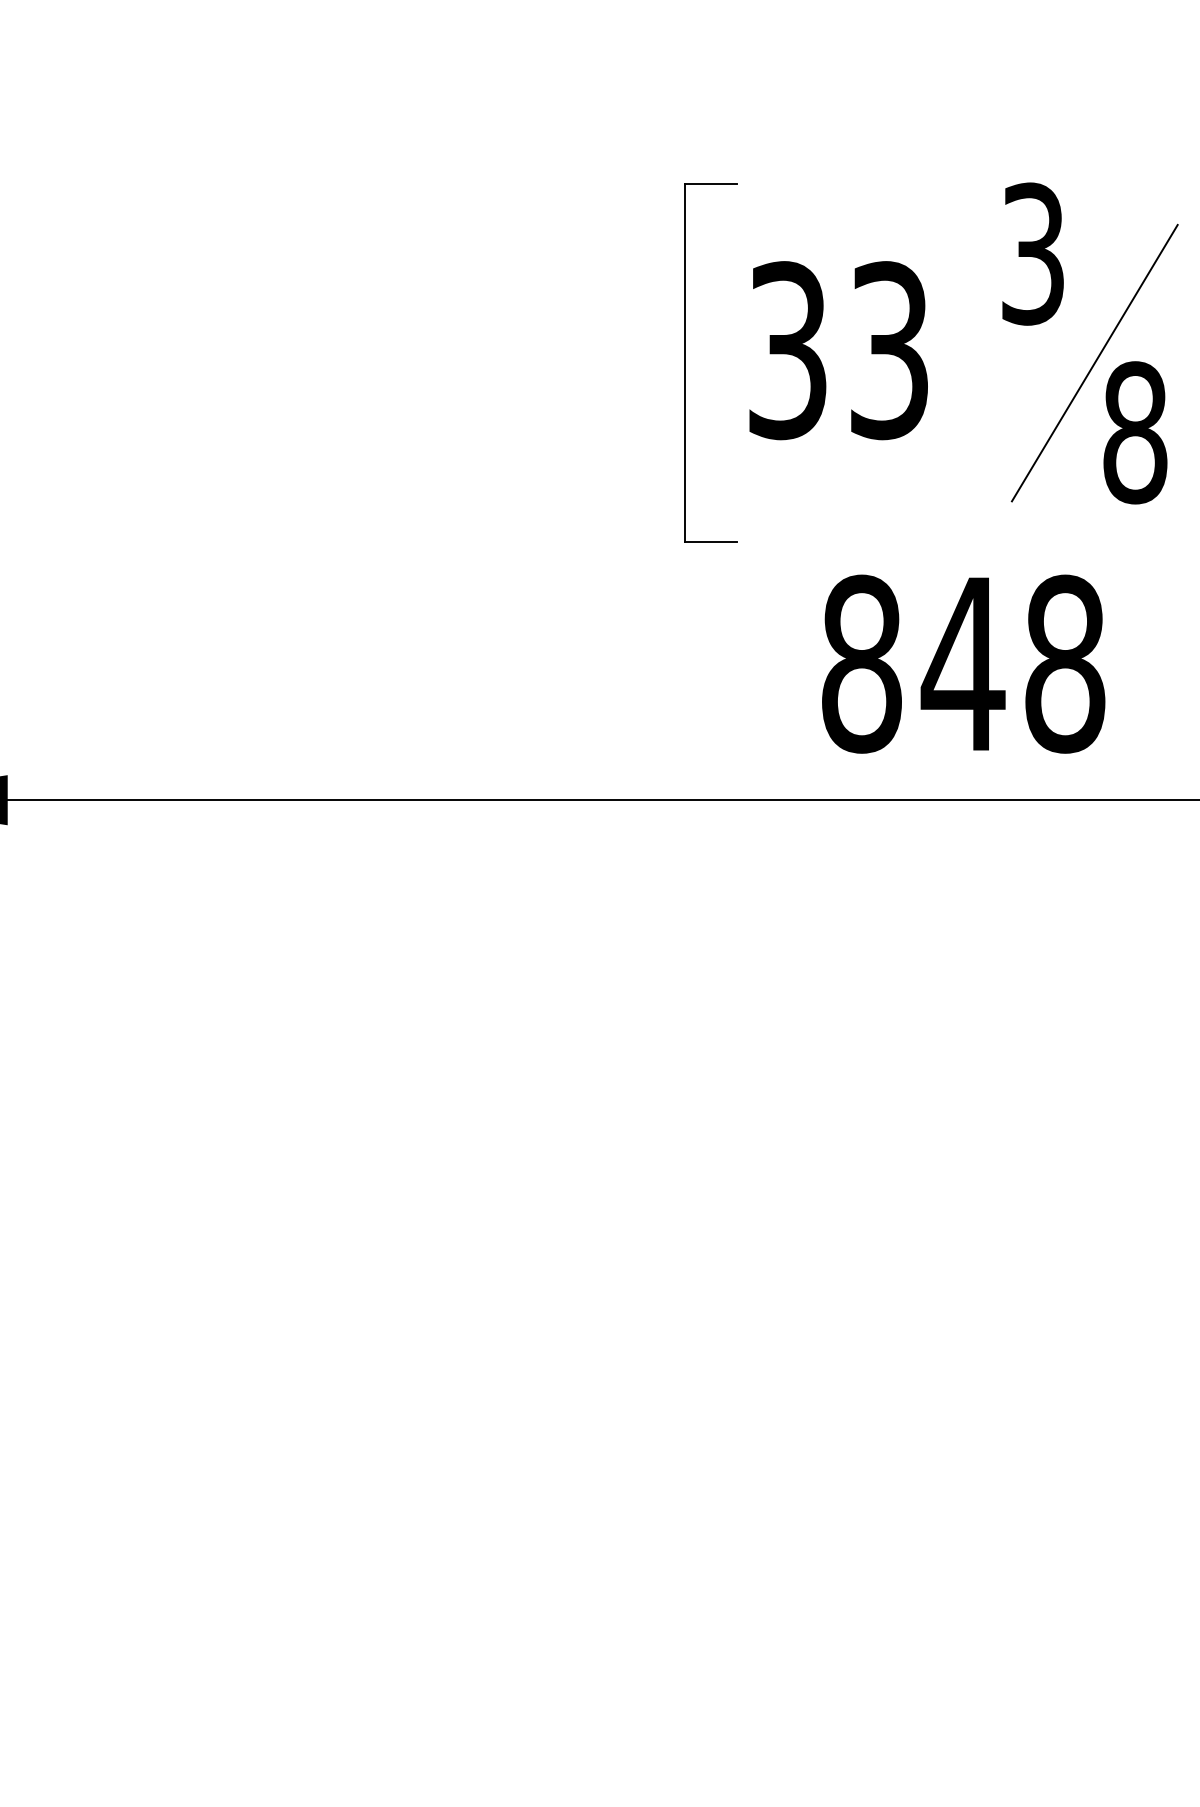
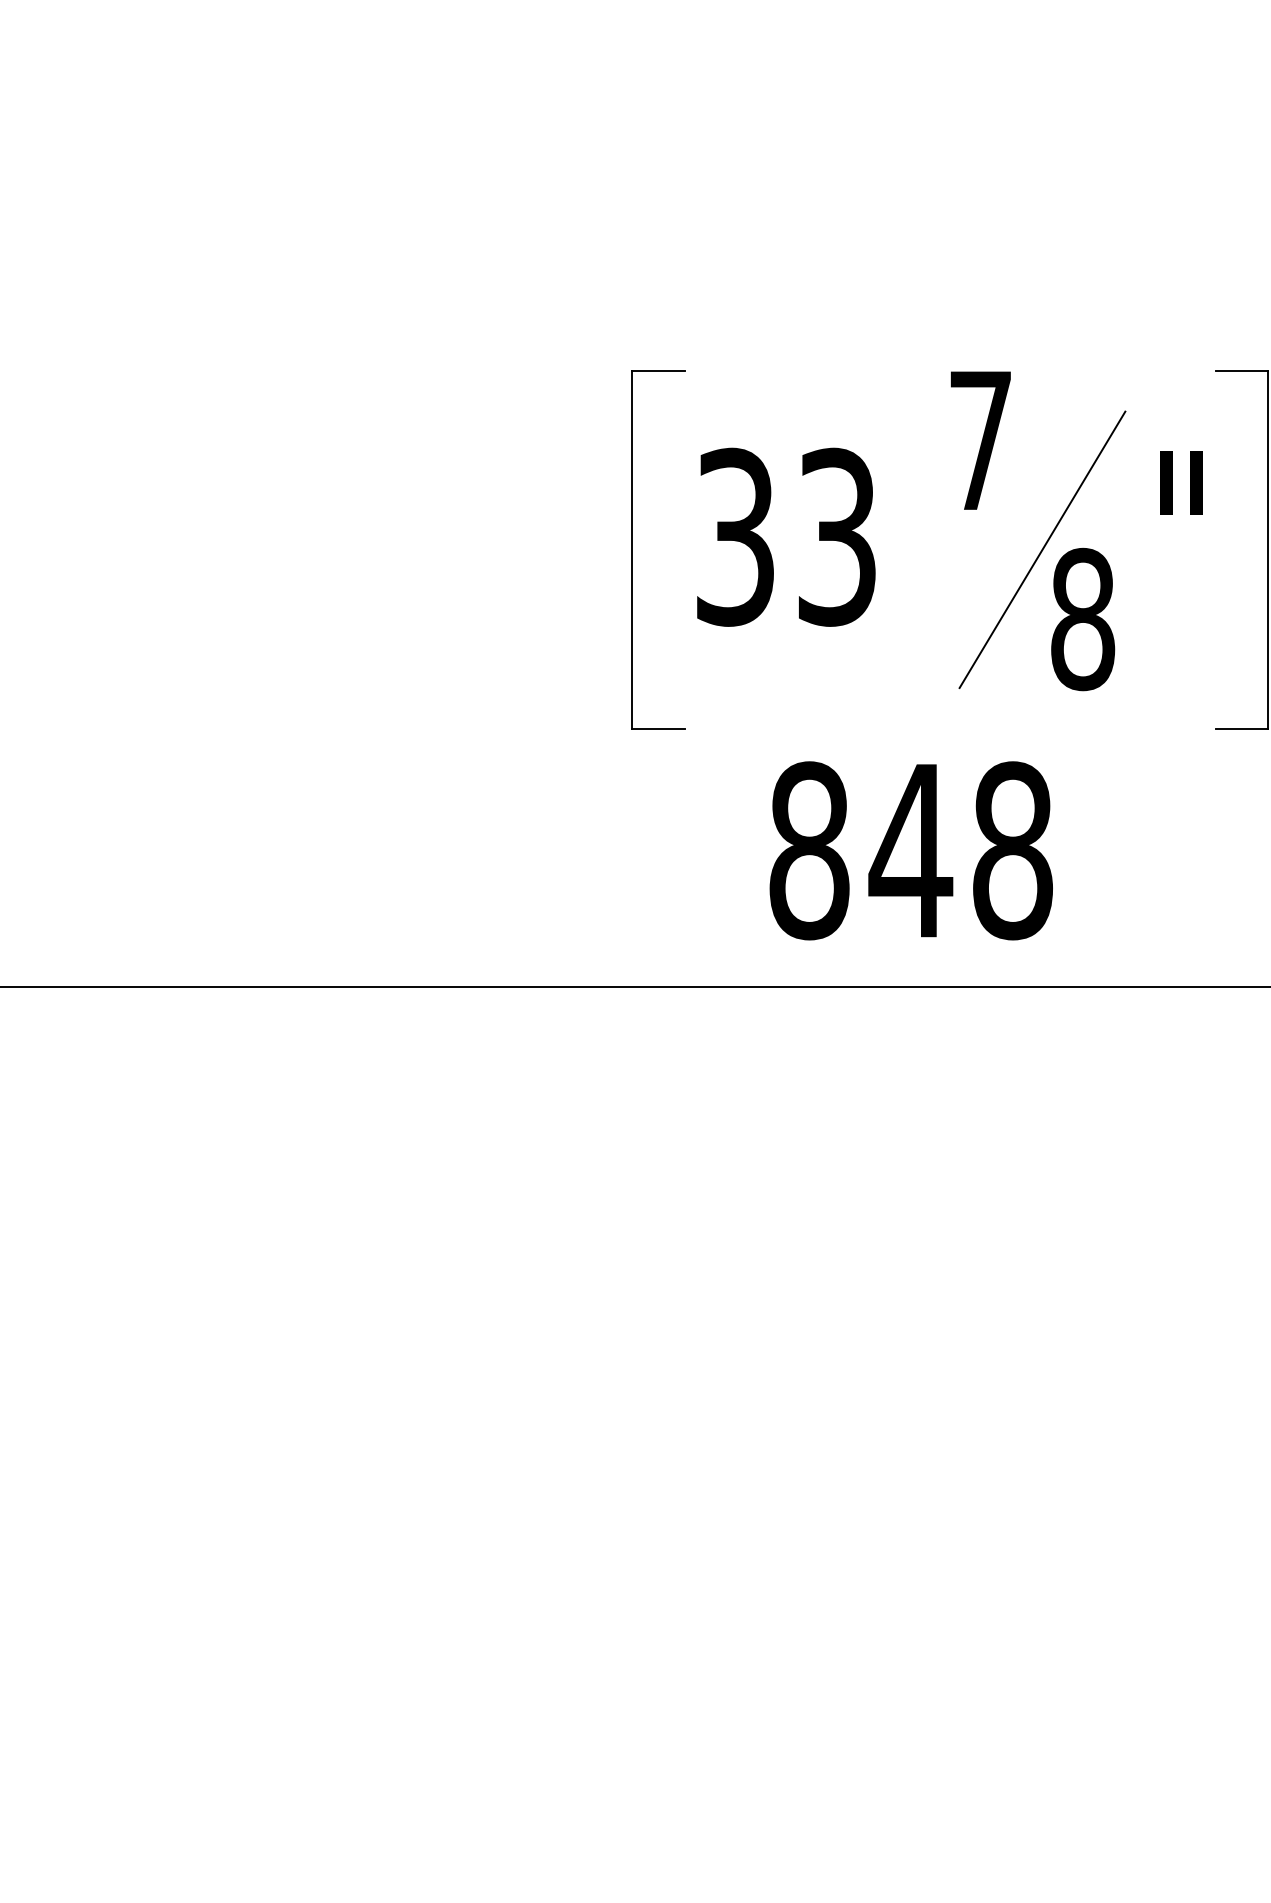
text: (1032, 253) -> (980, 440), 3 -> 7

